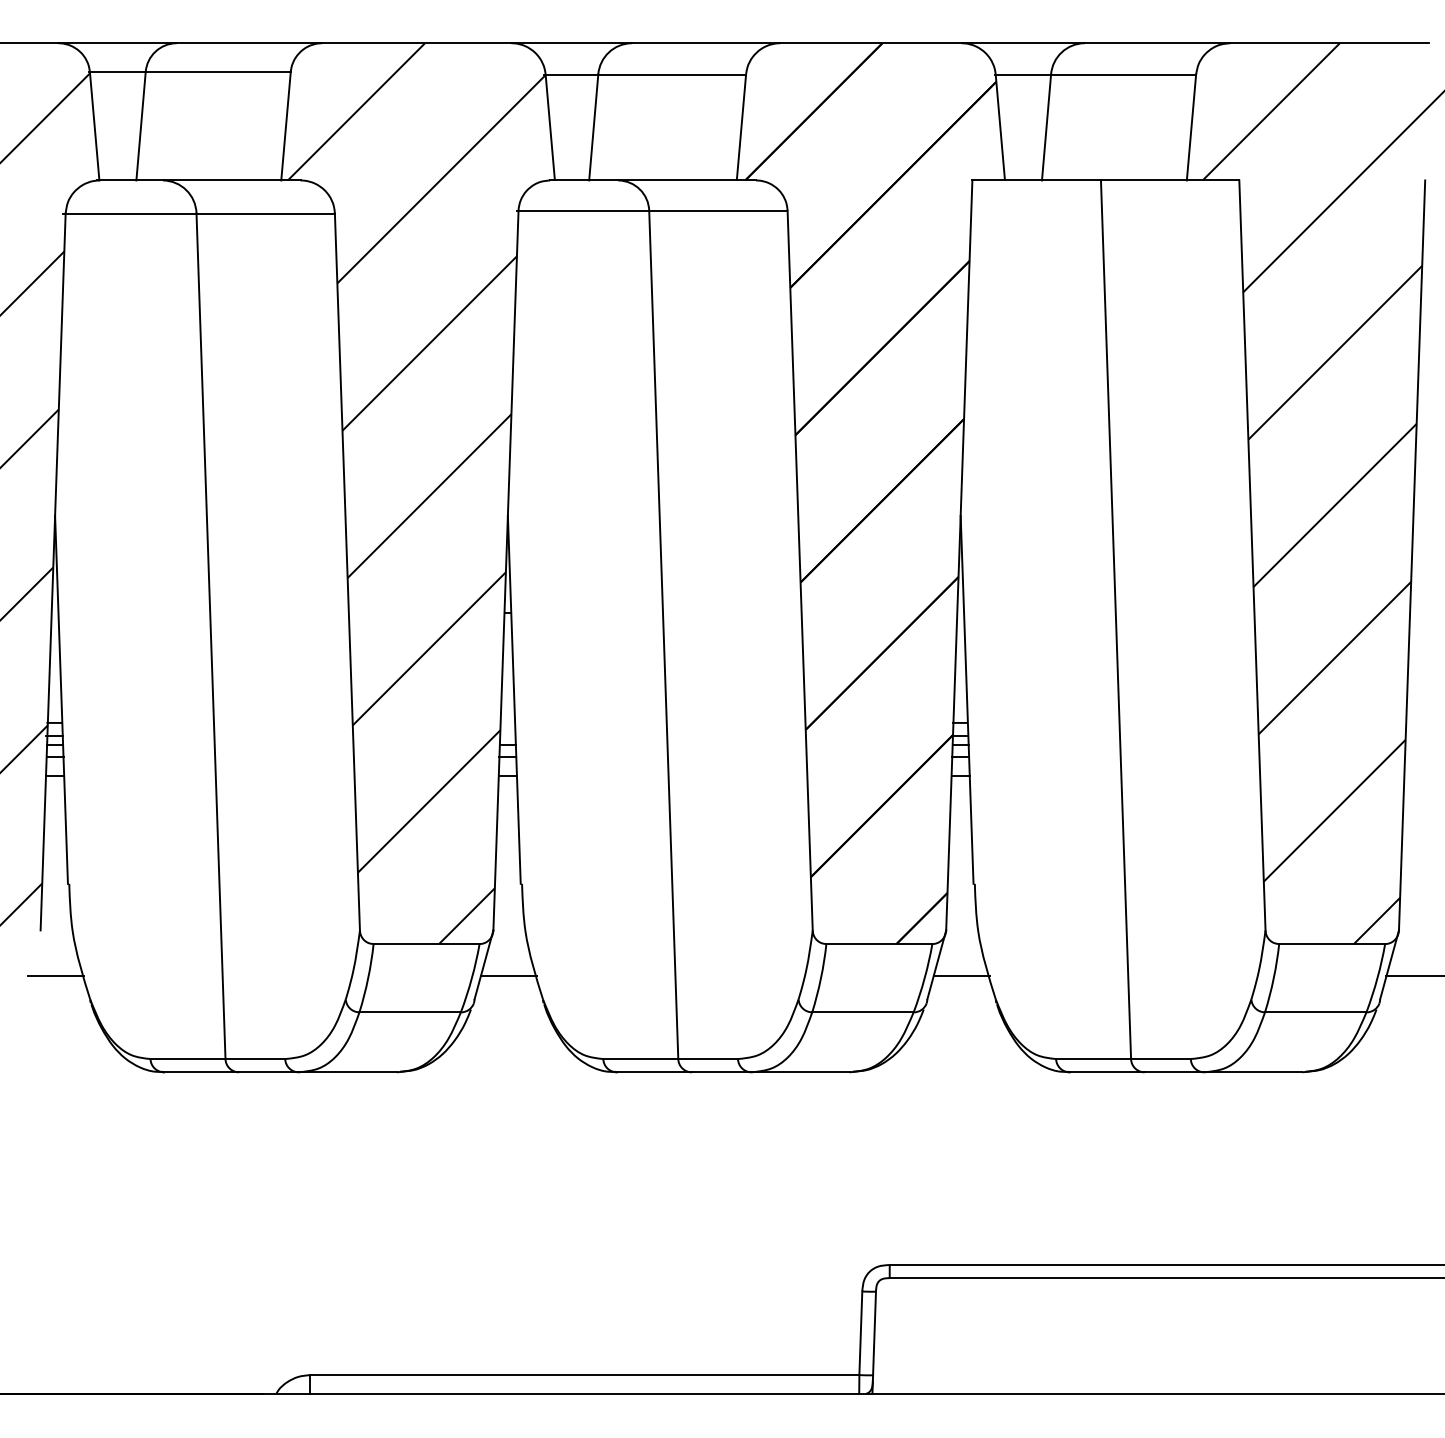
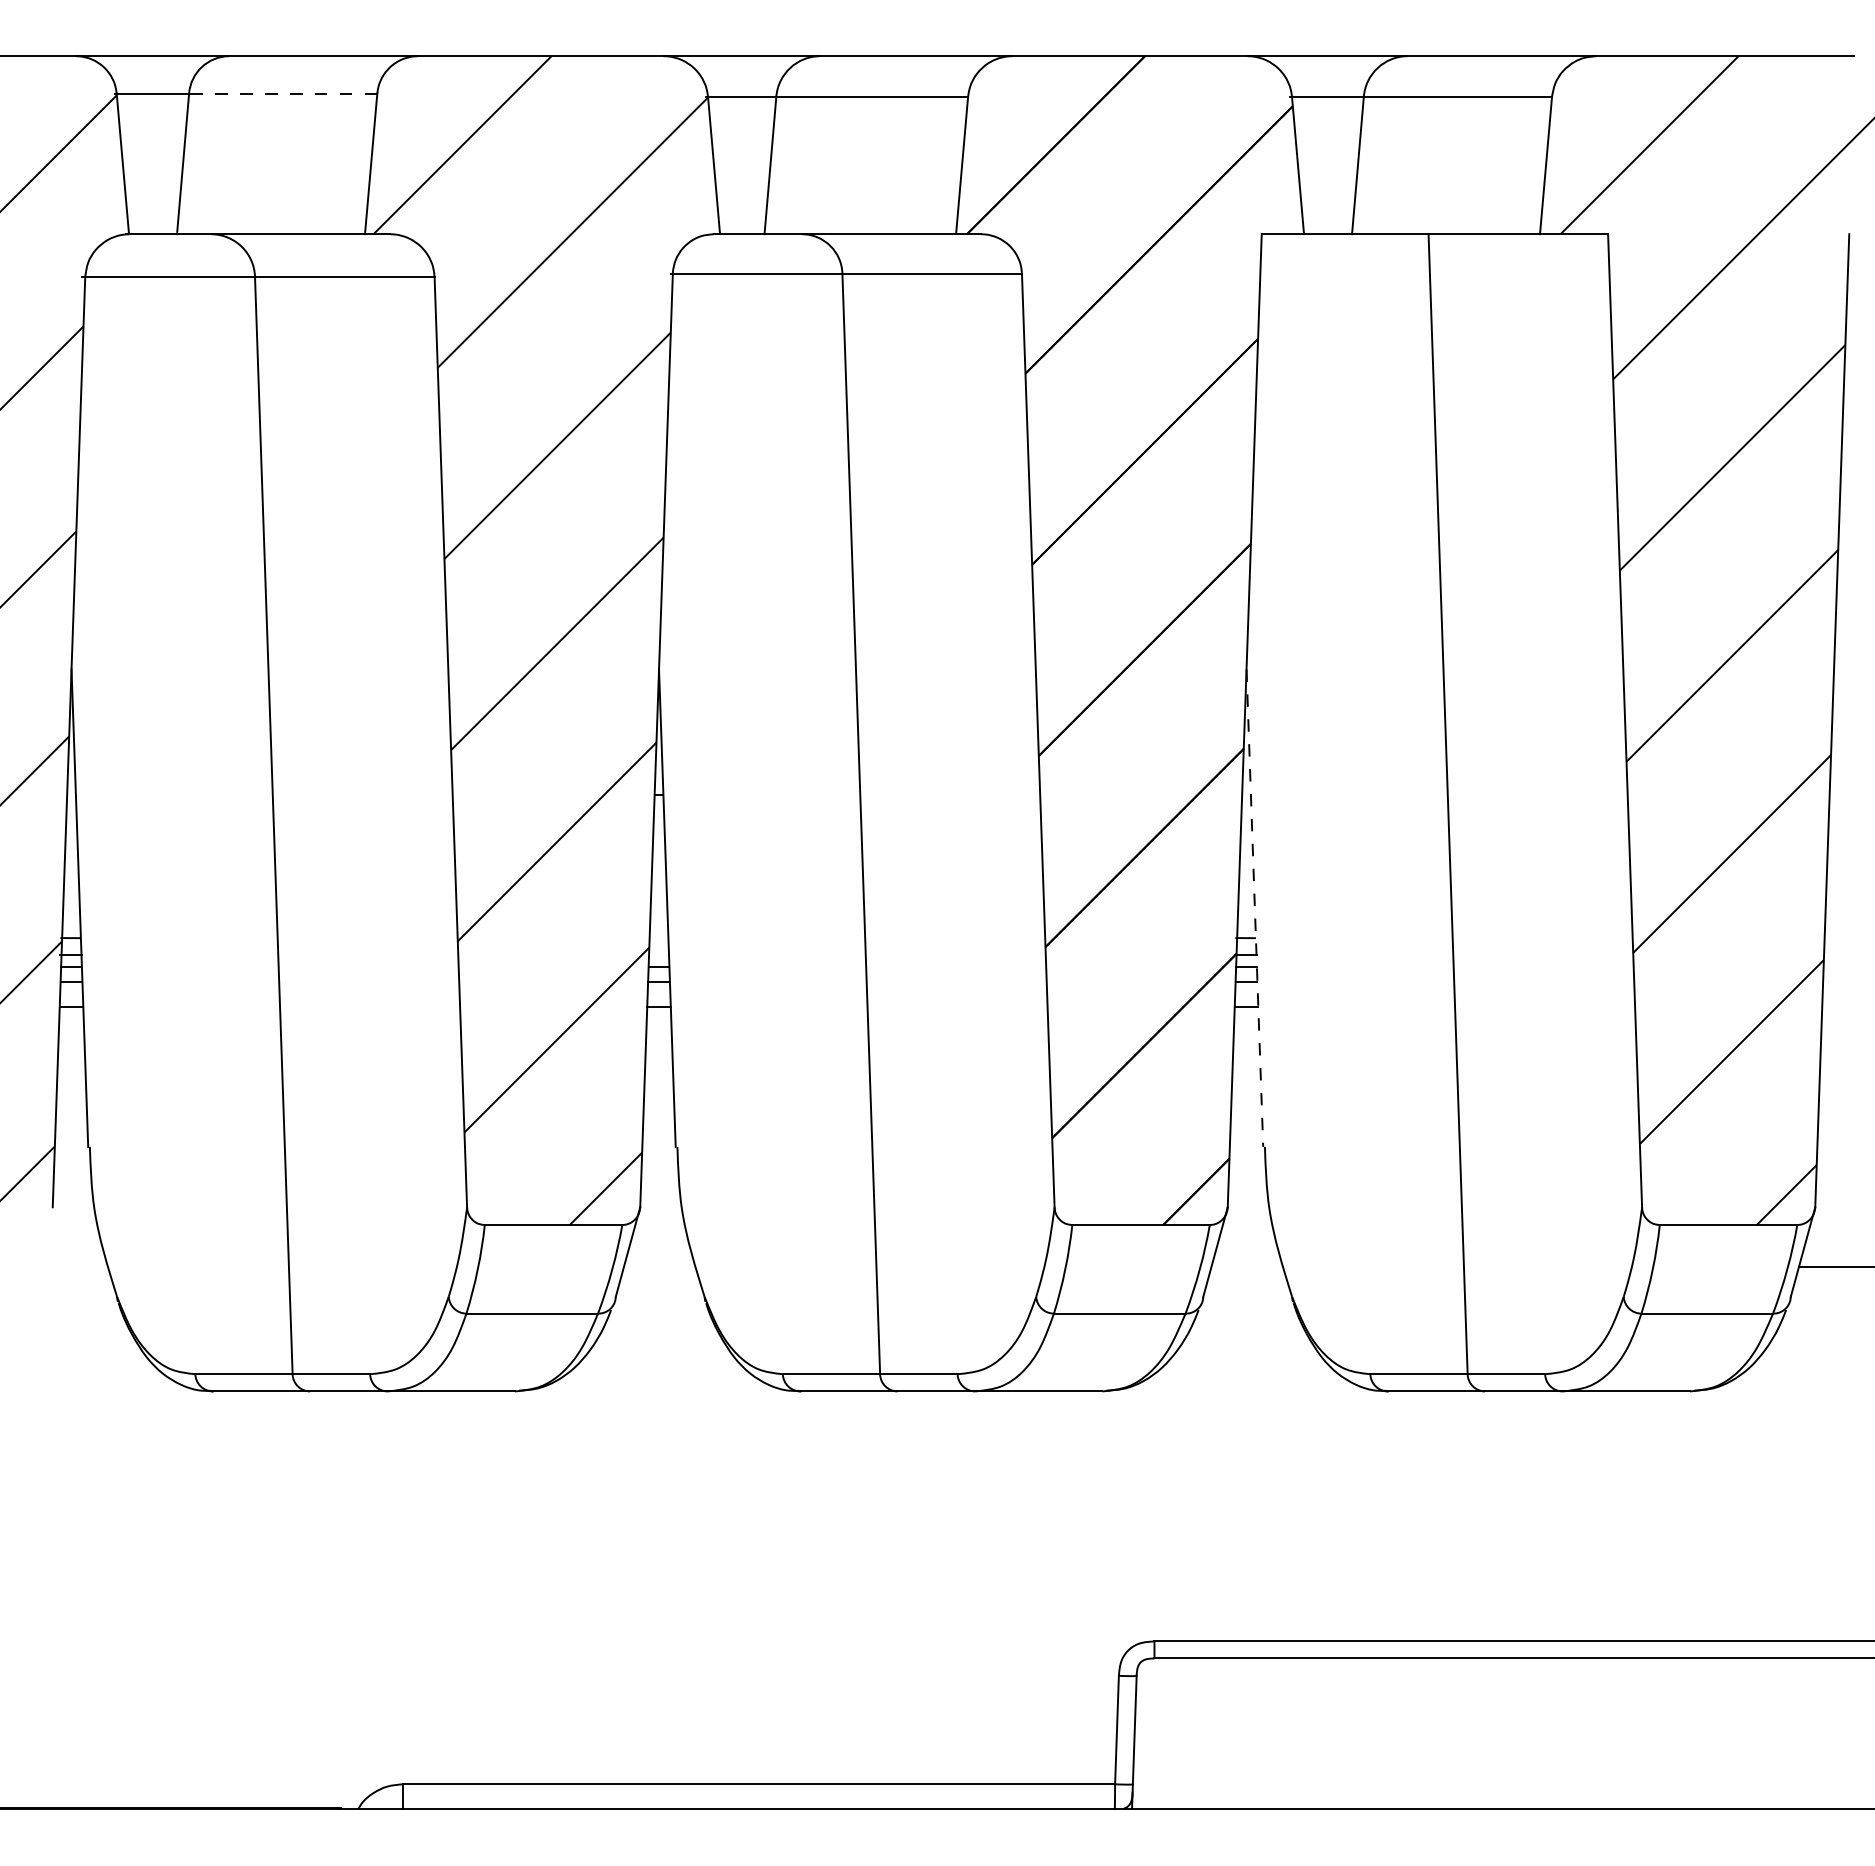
line: (217, 71) -> (282, 93), solid -> dashed
line: (966, 700) -> (1254, 908), solid -> dashed
line: (55, 976) -> (72, 1266), removed
line: (509, 976) -> (660, 1266), removed
line: (961, 976) -> (1247, 1266), removed

